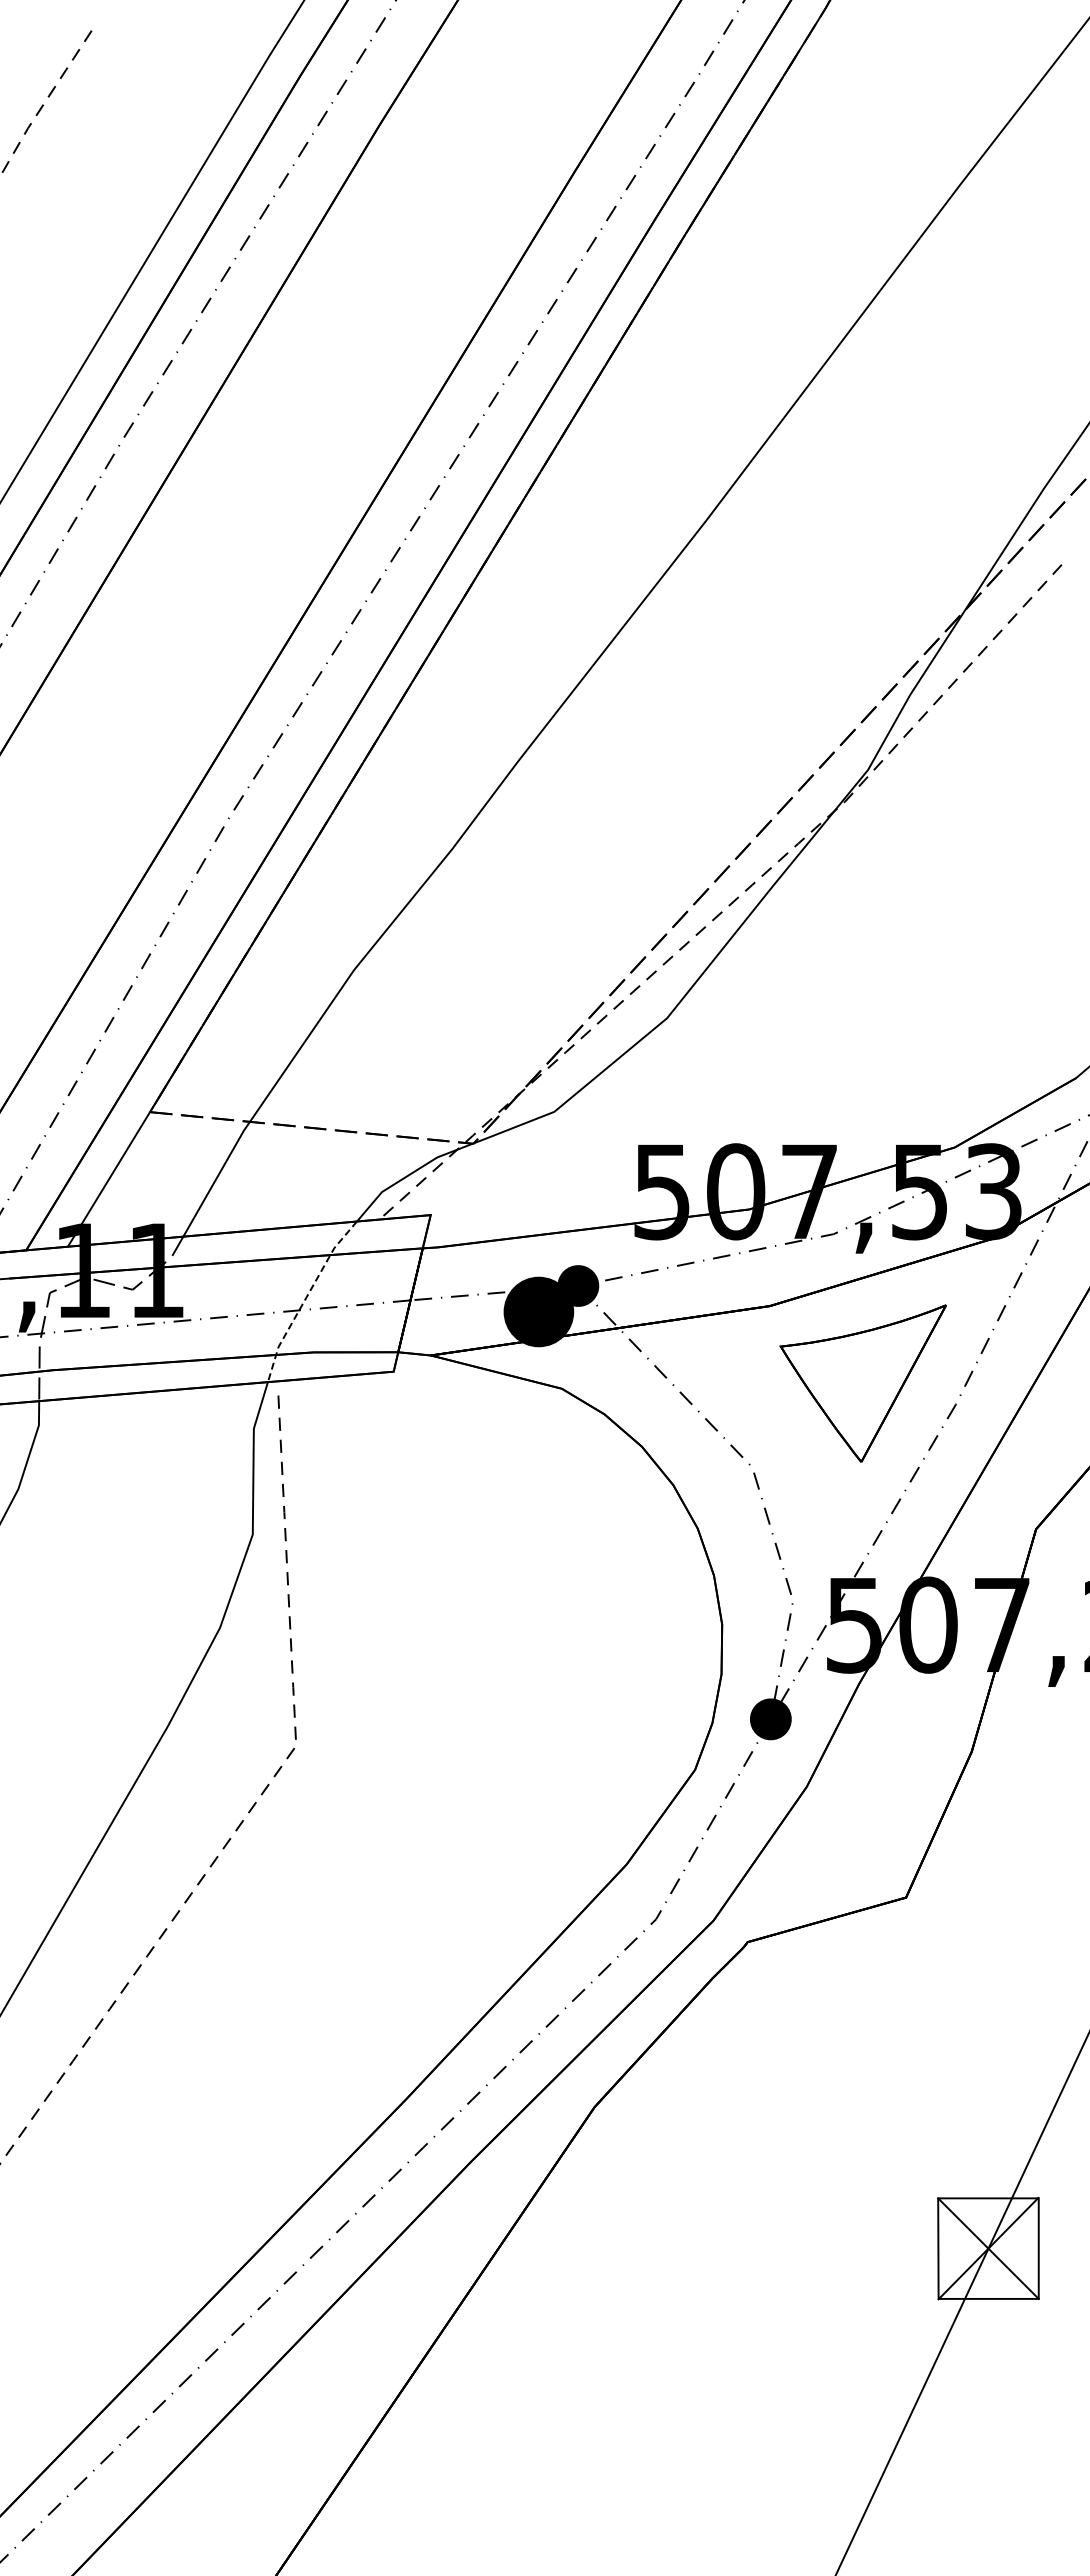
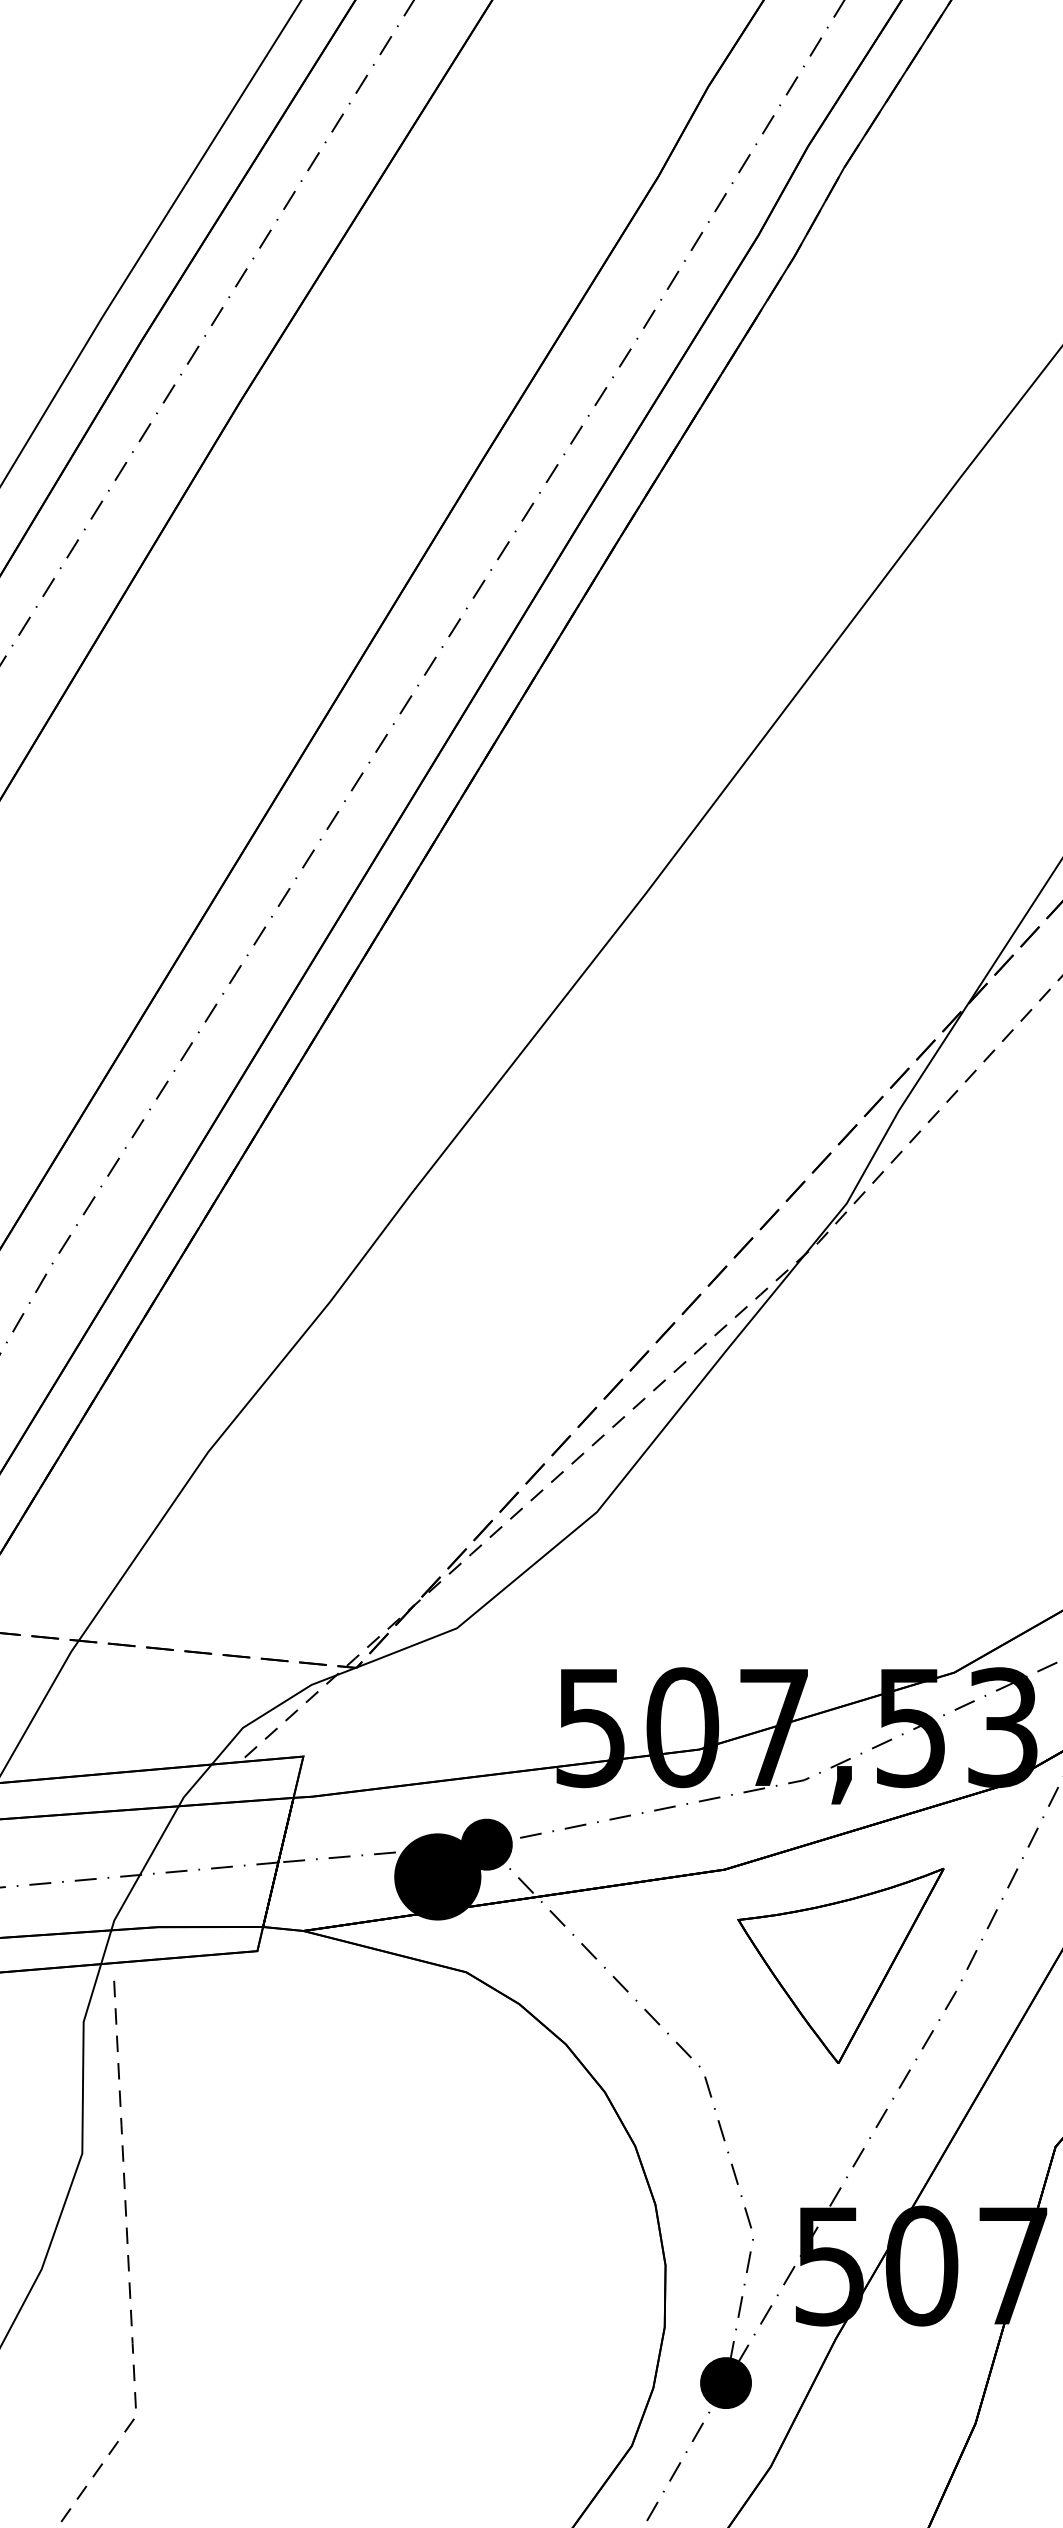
line: (306, 1298) -> (149, 1860), dashed -> solid

